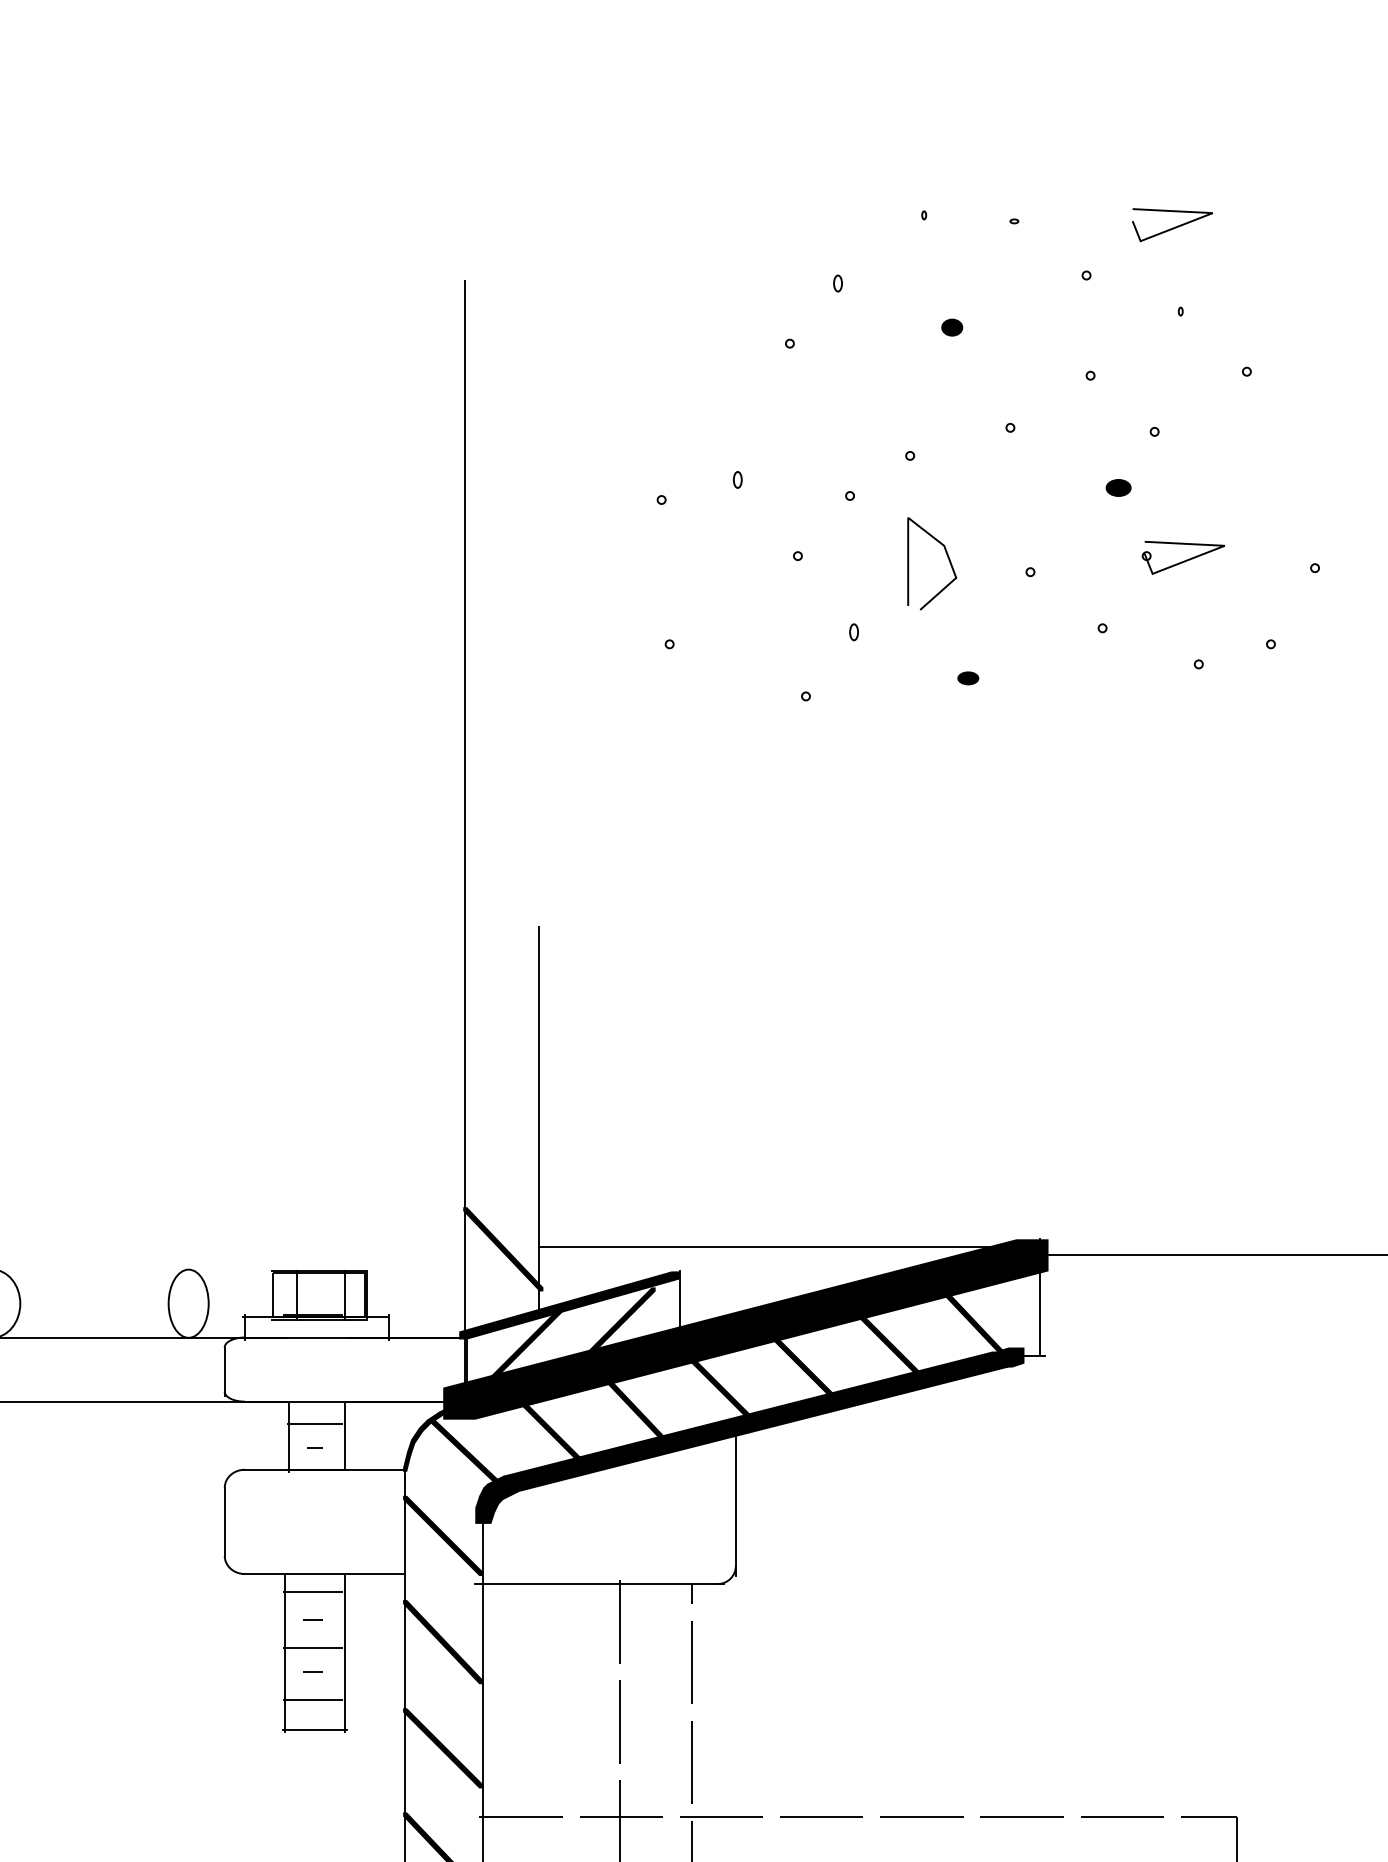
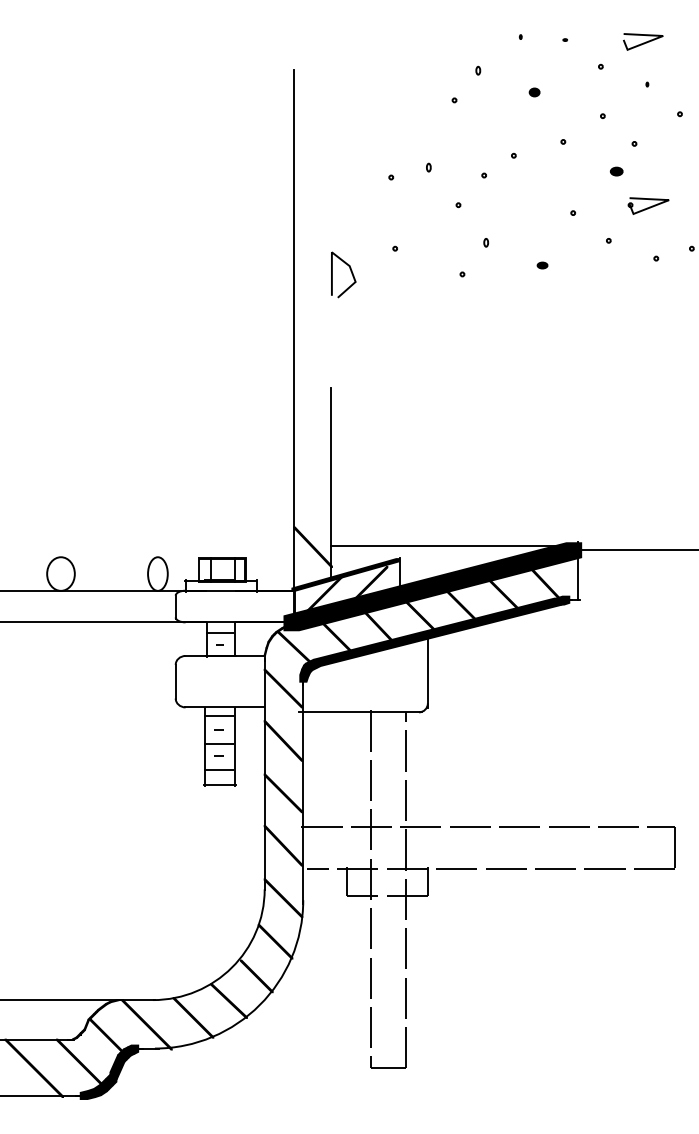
part: (945, 556) -> (350, 271), moved

